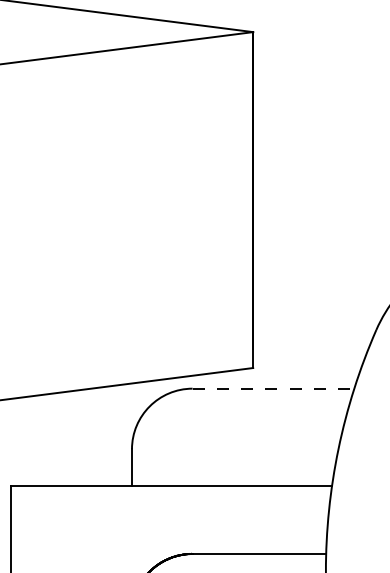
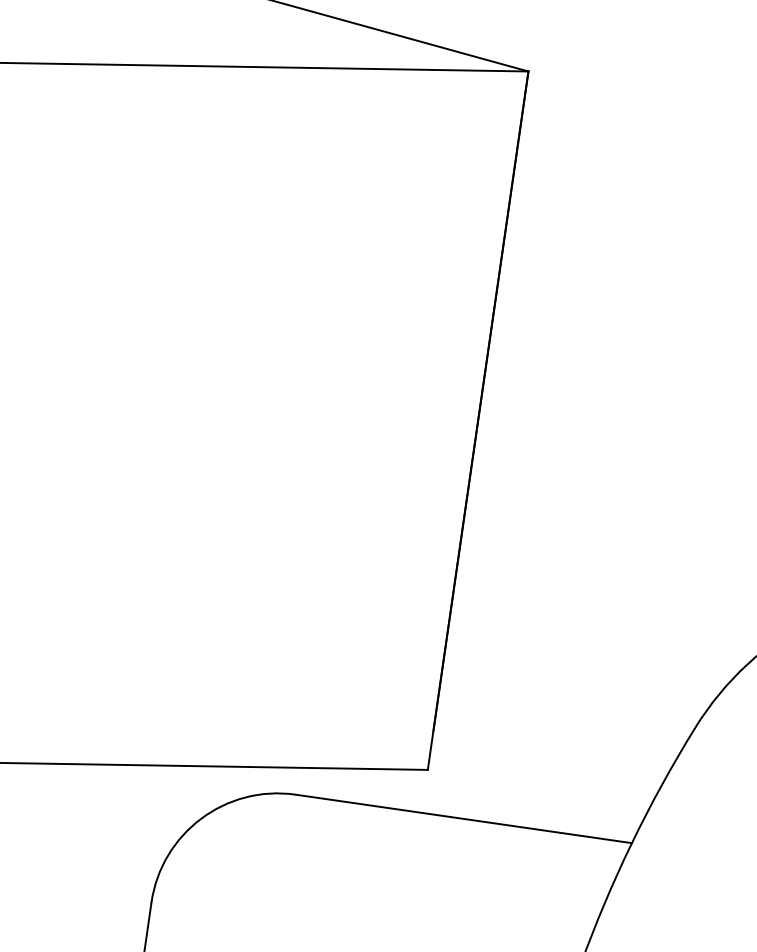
line: (273, 388) -> (463, 818), dashed -> solid

